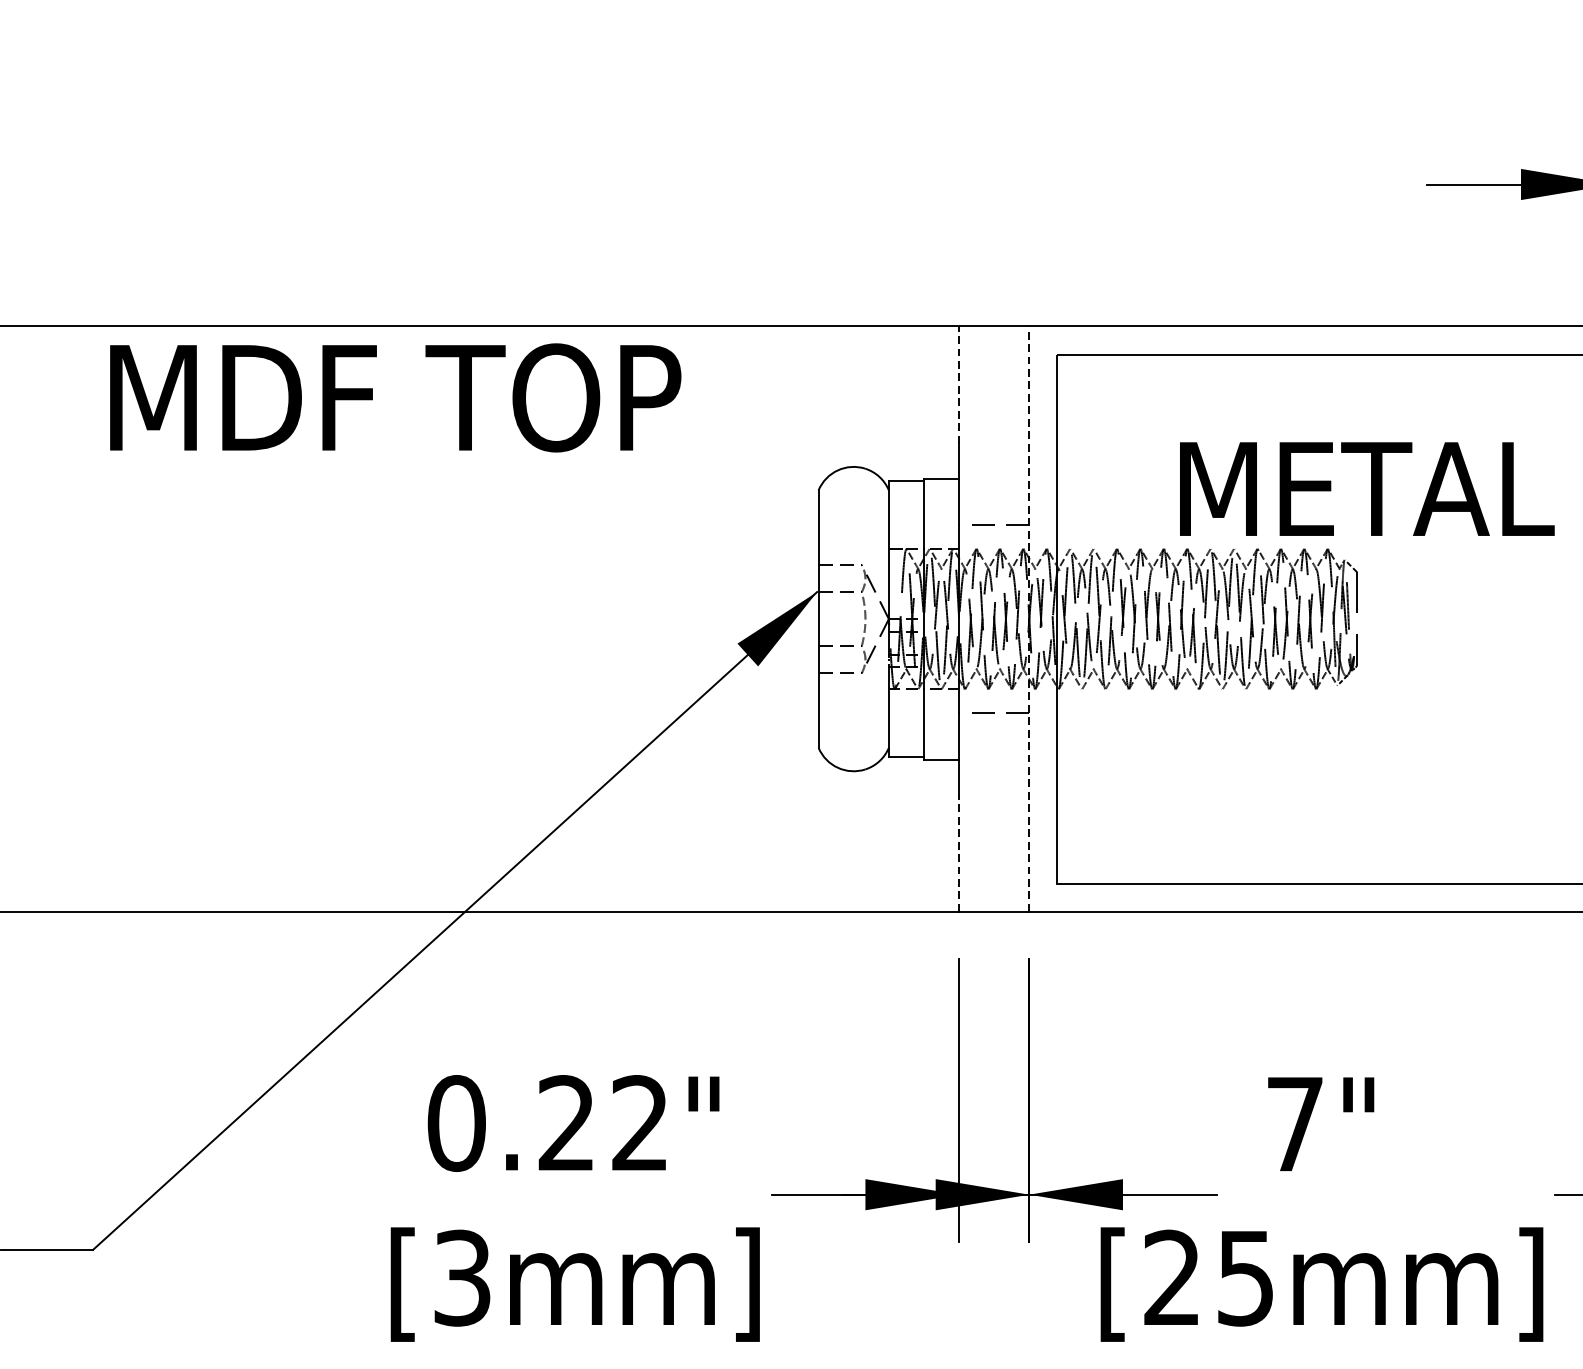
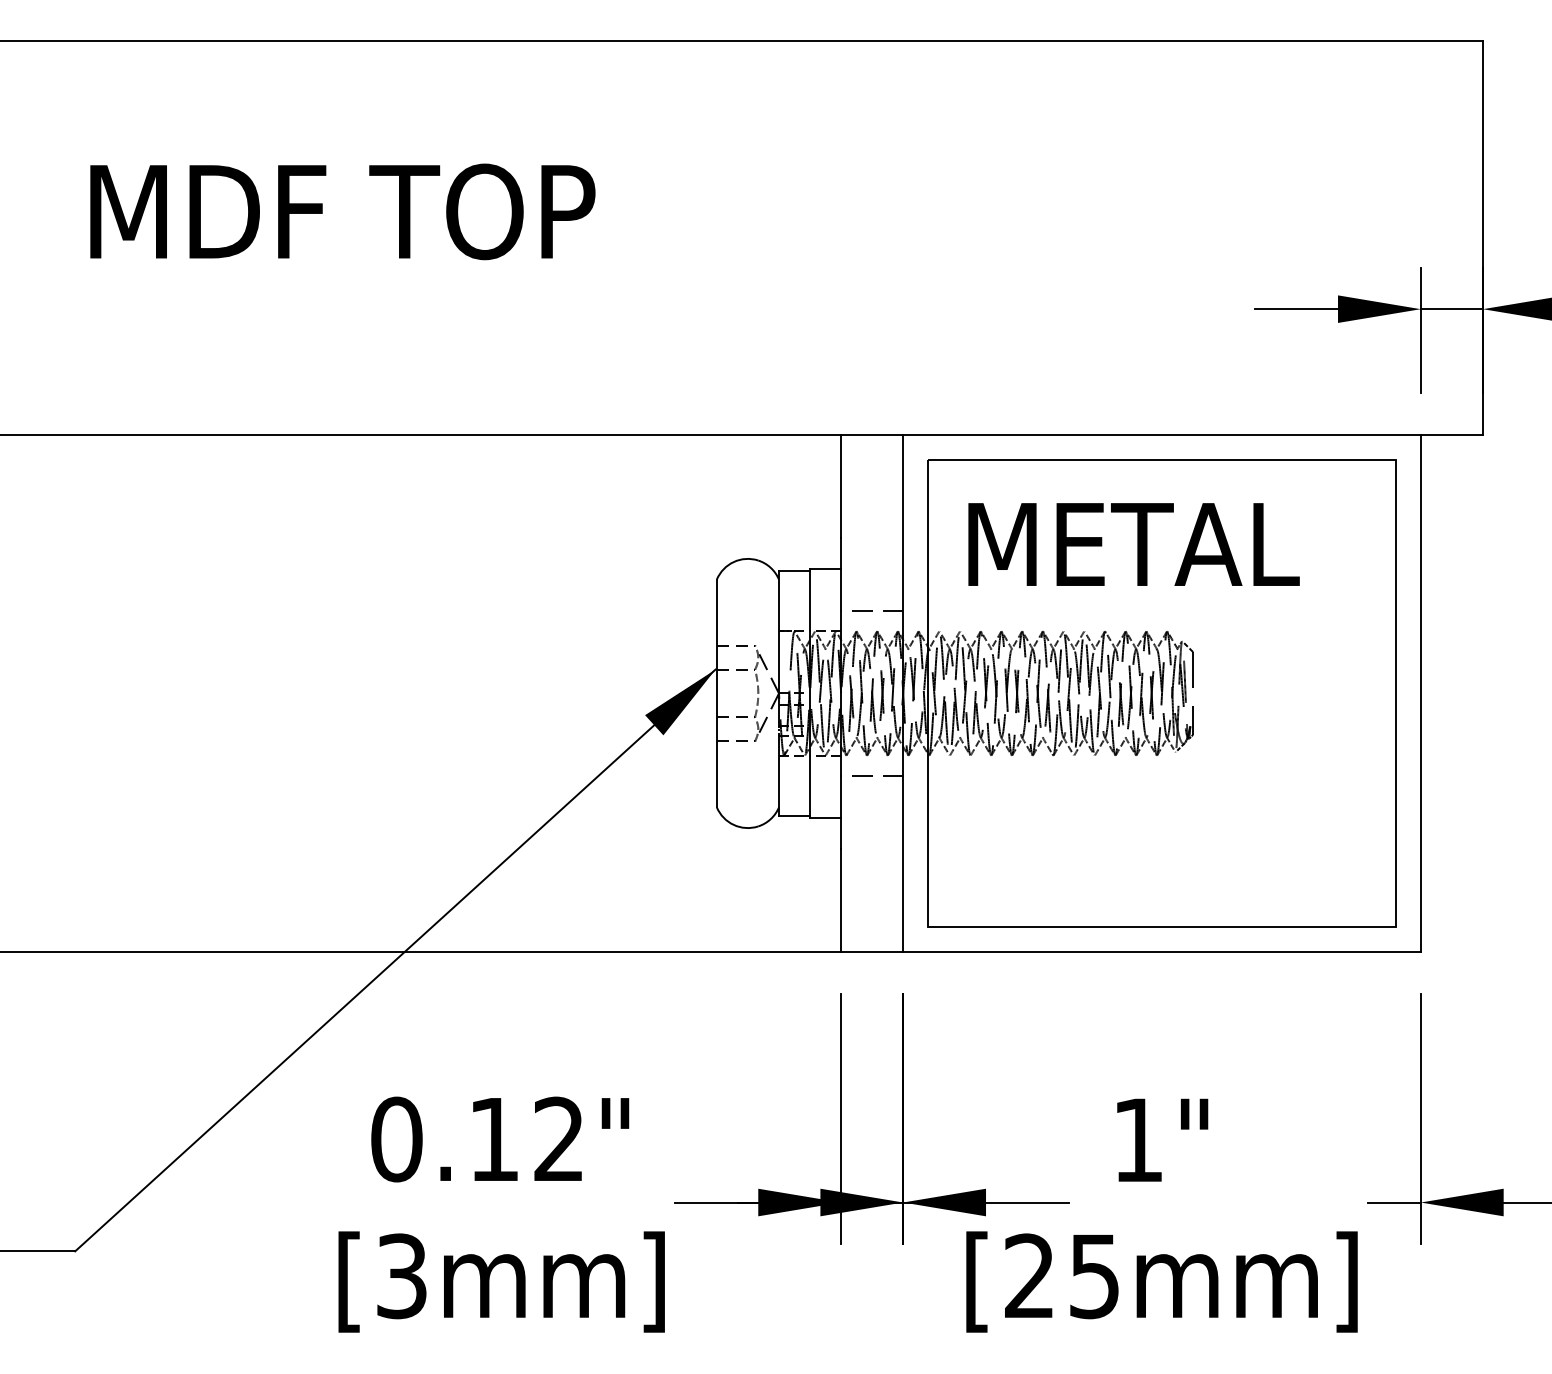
line: (959, 385) -> (841, 486), dashed -> solid
text: (395, 397) -> (342, 211), moved
text: (1366, 489) -> (1133, 544), moved
line: (1029, 619) -> (903, 693), dashed -> solid
line: (959, 853) -> (841, 900), dashed -> solid
text: (566, 1122) -> (493, 1138), 0.22" -> 0.12"
text: (1295, 1123) -> (1138, 1139), 7" -> 1"

